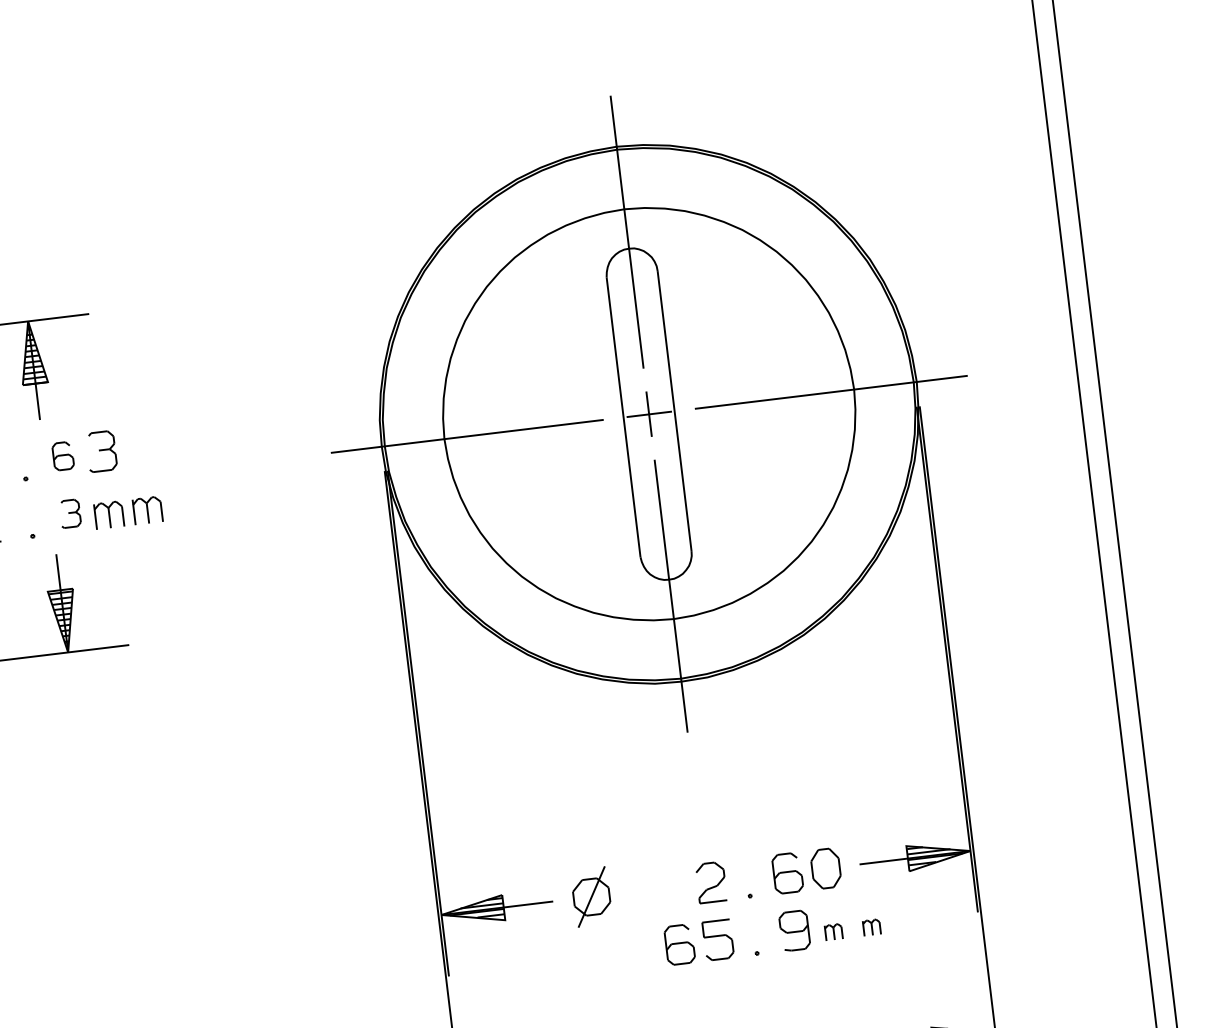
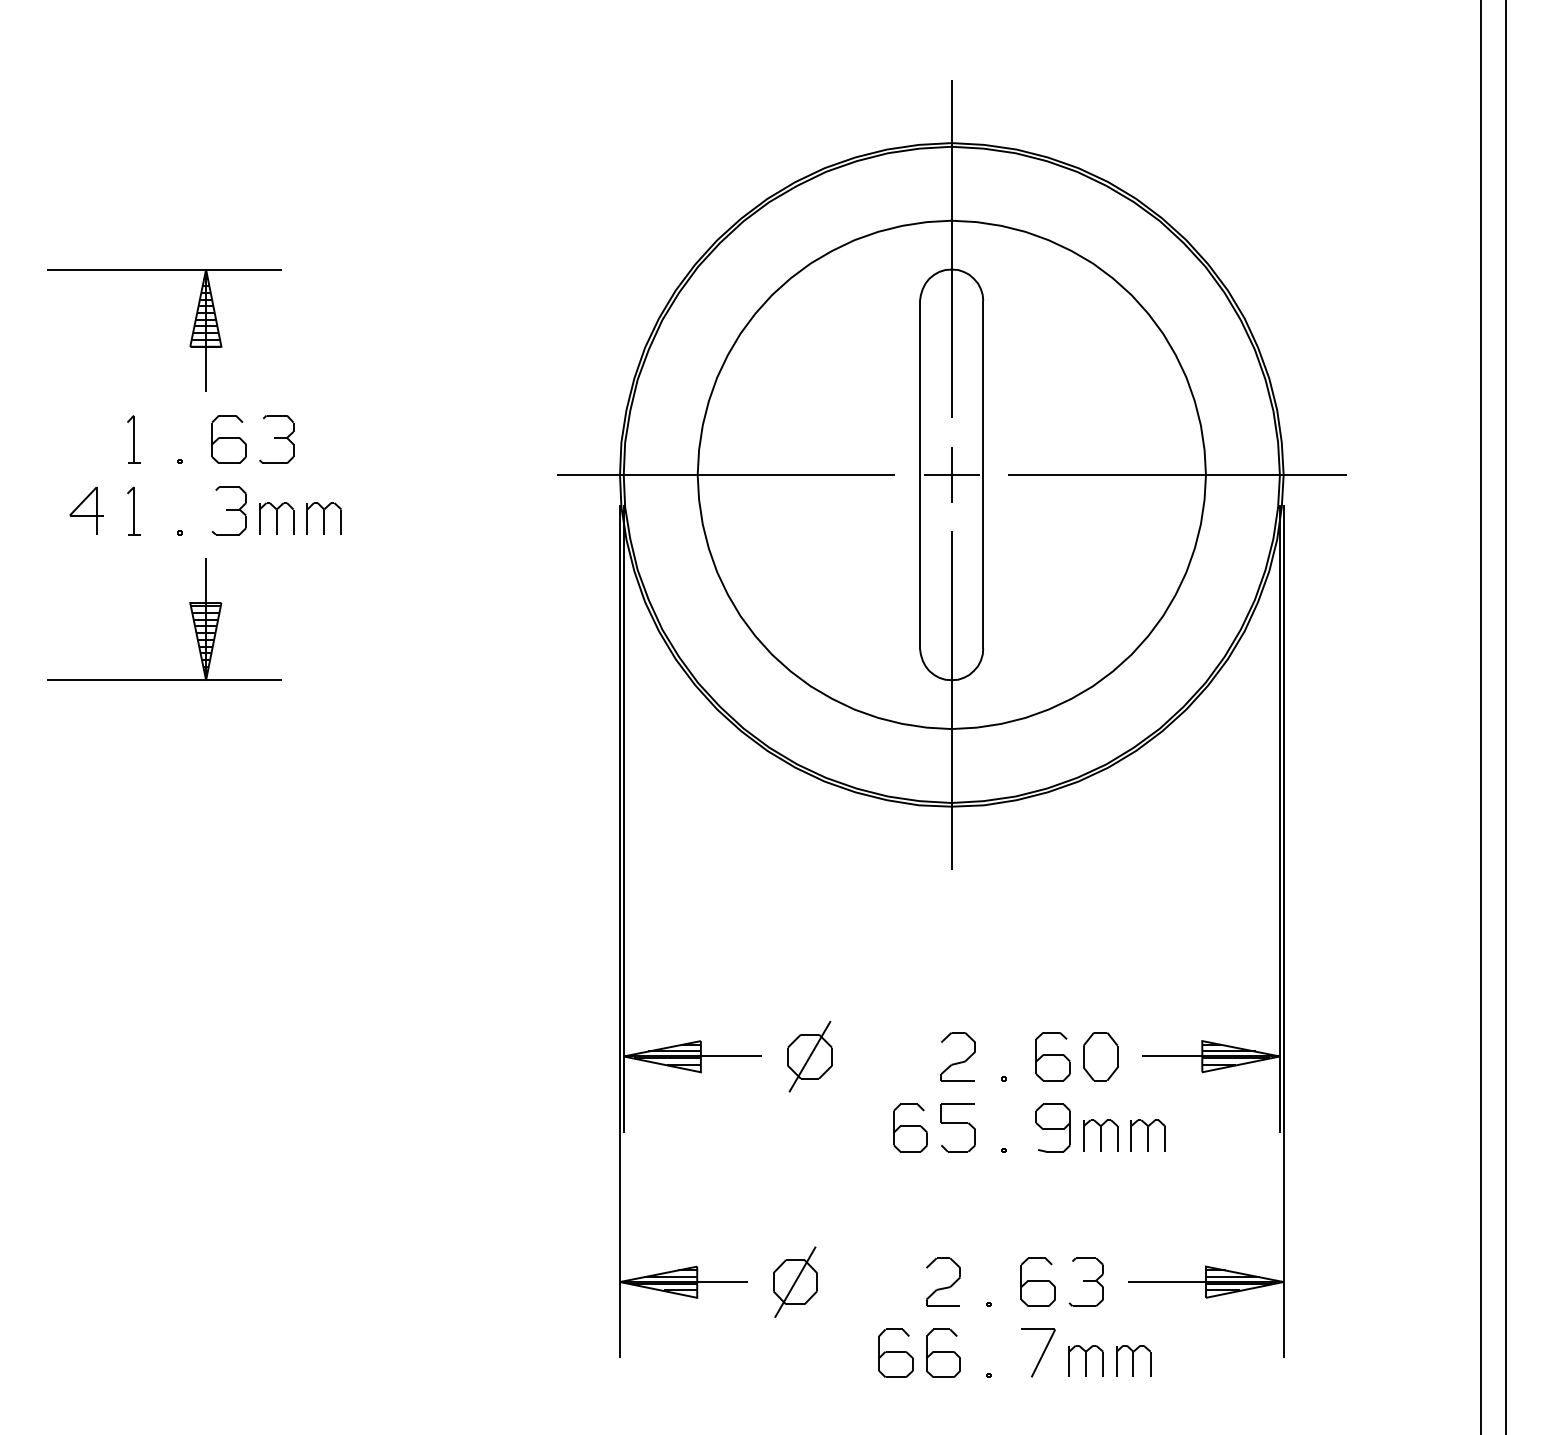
part: (62, 456) -> (228, 439), size x1.43
part: (69, 513) -> (228, 510), size x1.43
part: (871, 927) -> (1147, 1135), size x1.67
part: (833, 932) -> (1100, 1135), size x1.67

